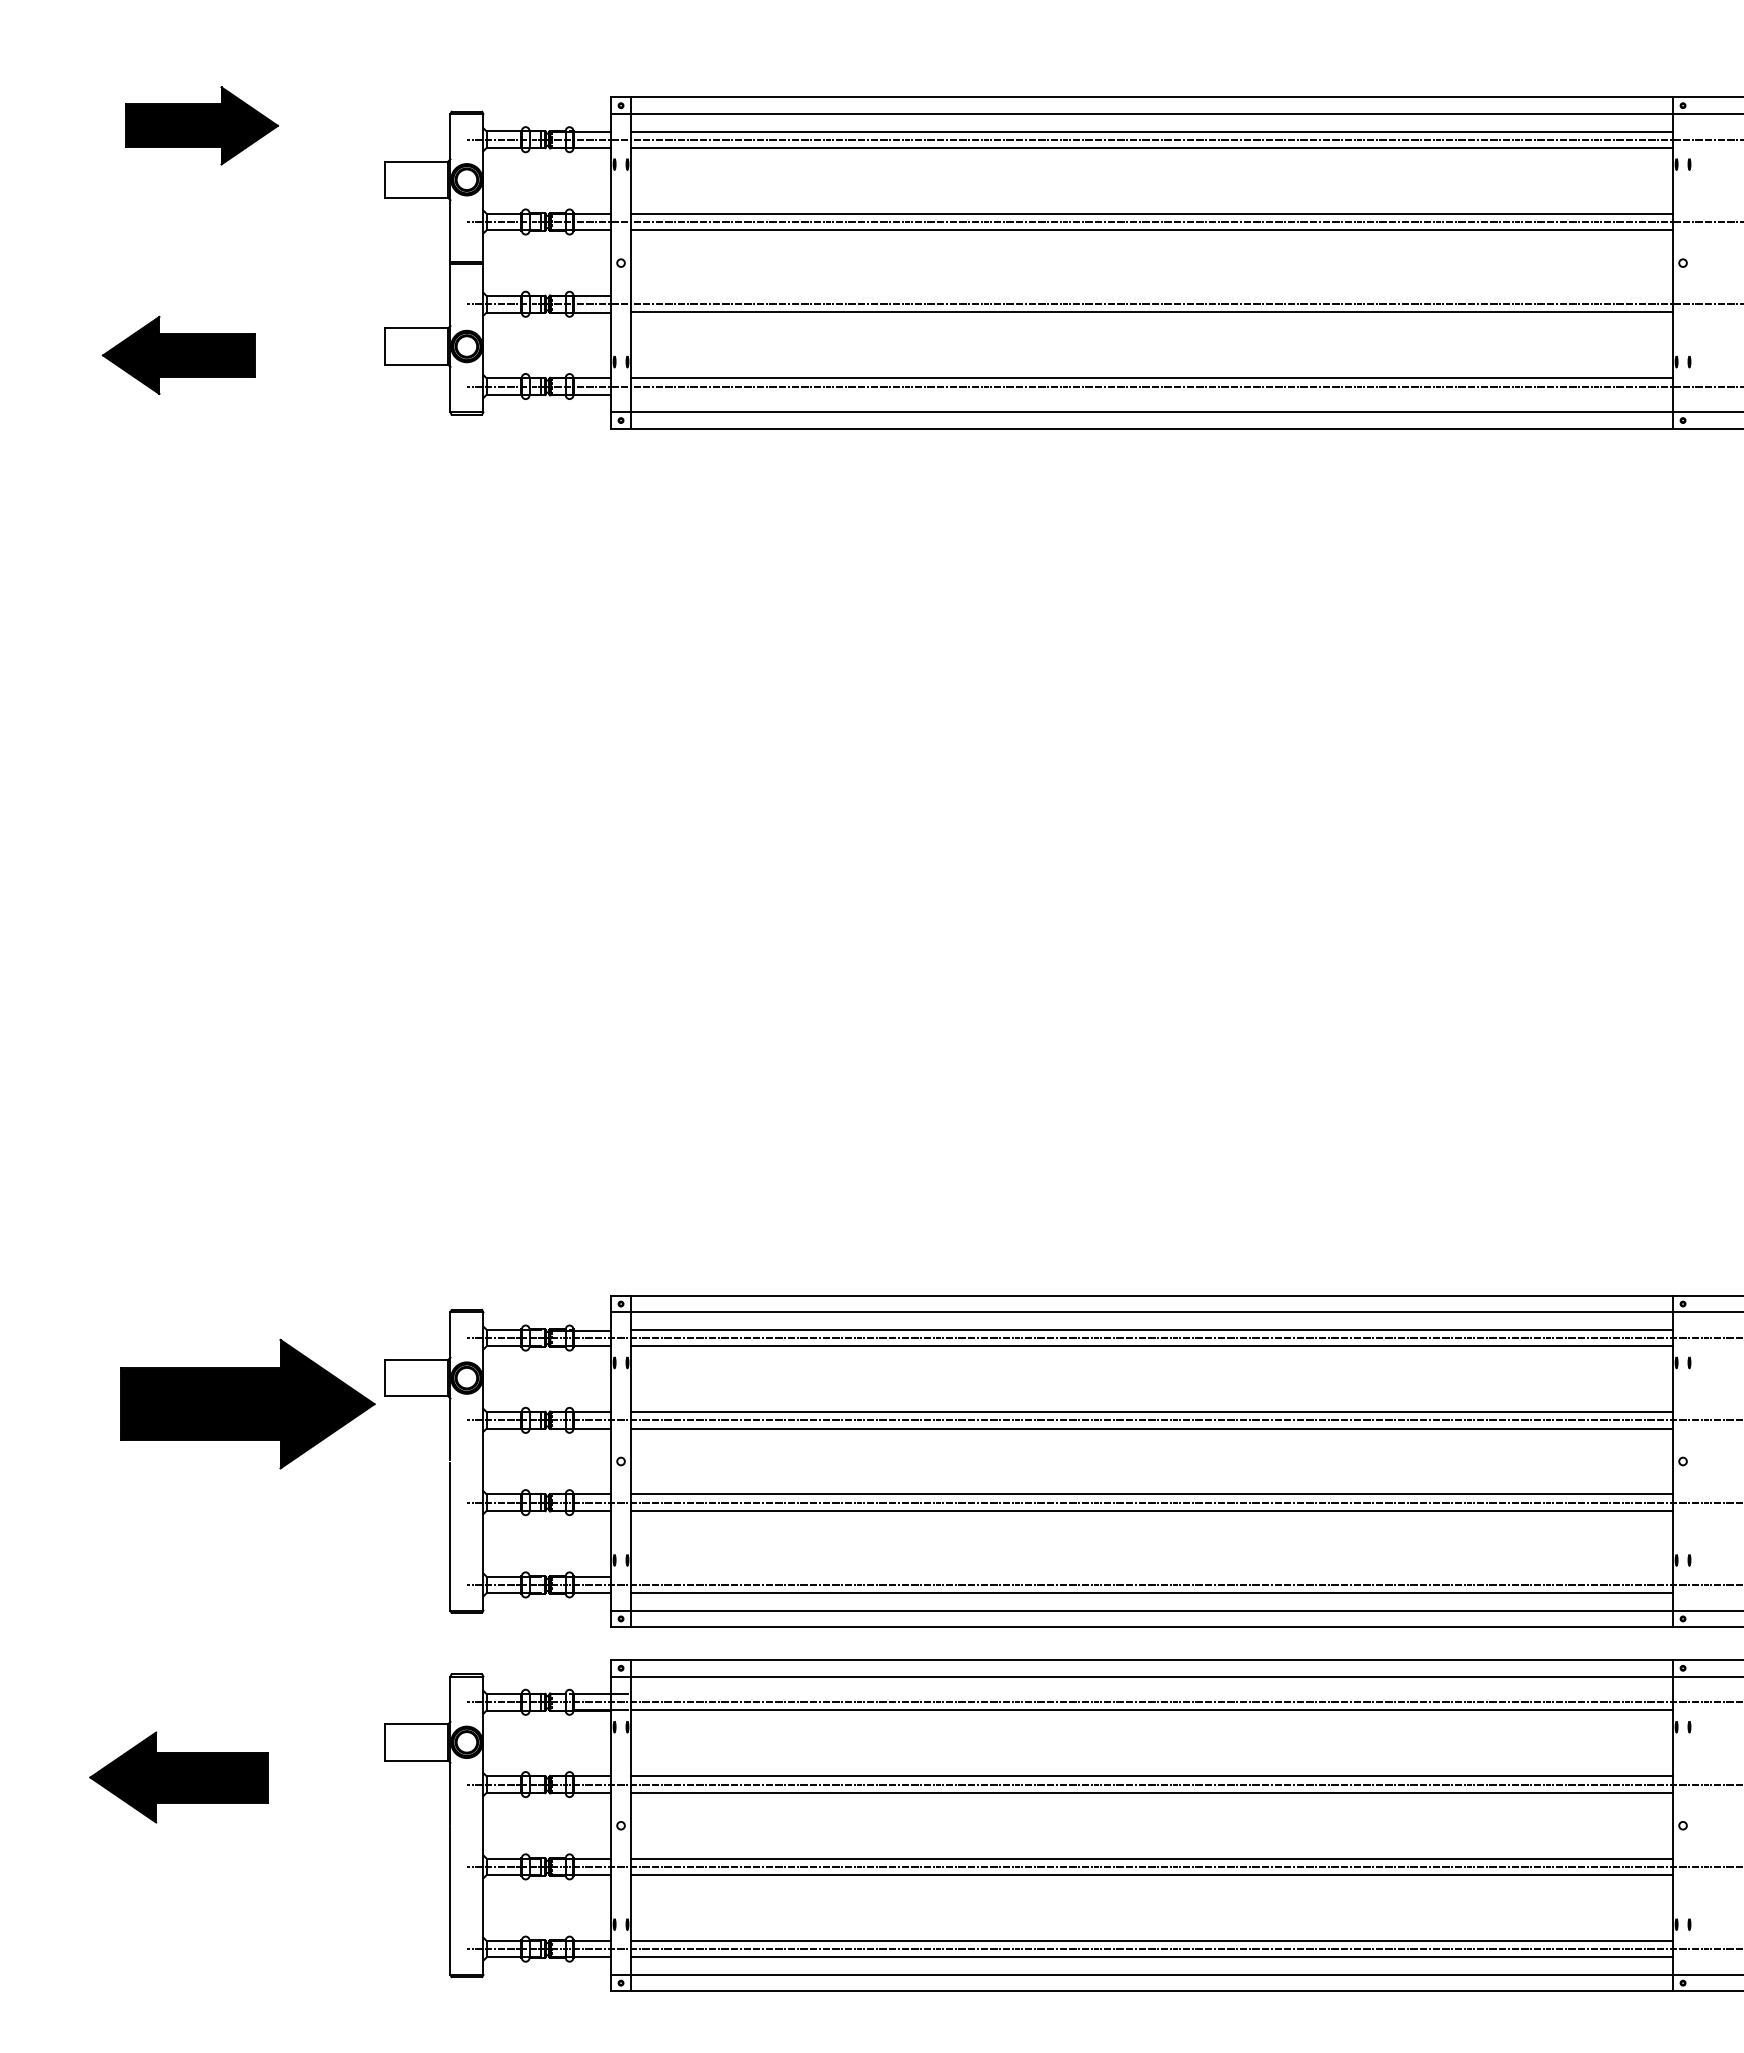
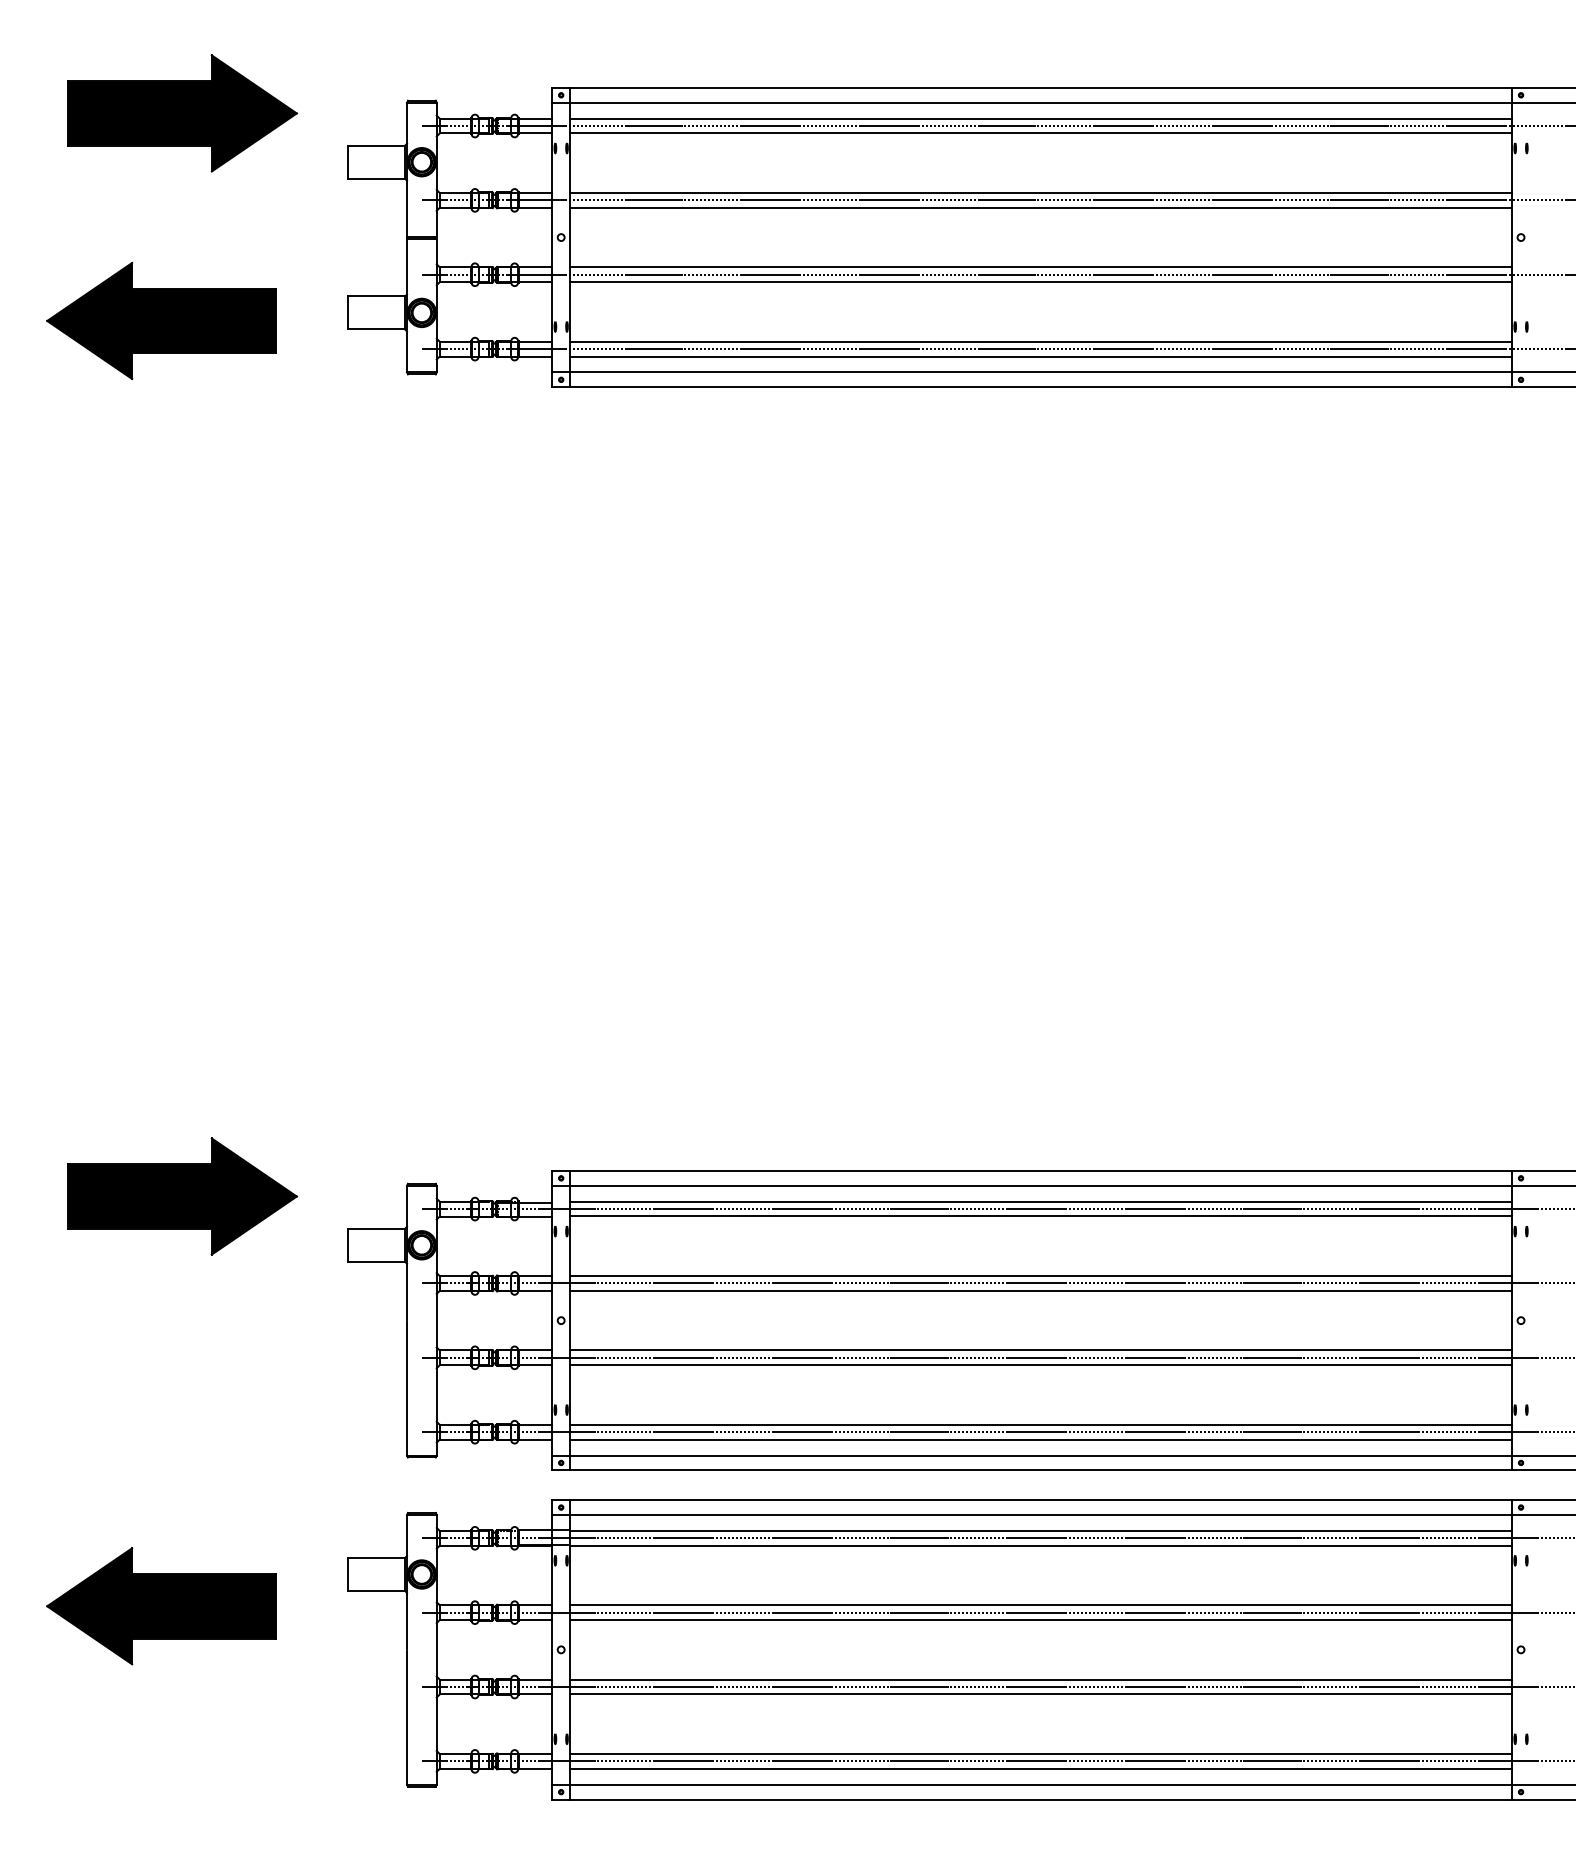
part: (201, 125) -> (182, 113), size x1.67
line: (1151, 296) -> (1040, 267), added
part: (178, 355) -> (161, 321), size x1.67
line: (1151, 394) -> (1040, 356), added
part: (247, 1403) -> (182, 1195), moved
line: (1151, 1576) -> (1040, 1424), added
line: (1151, 1694) -> (1040, 1531), added
part: (178, 1777) -> (161, 1606), size x1.43

